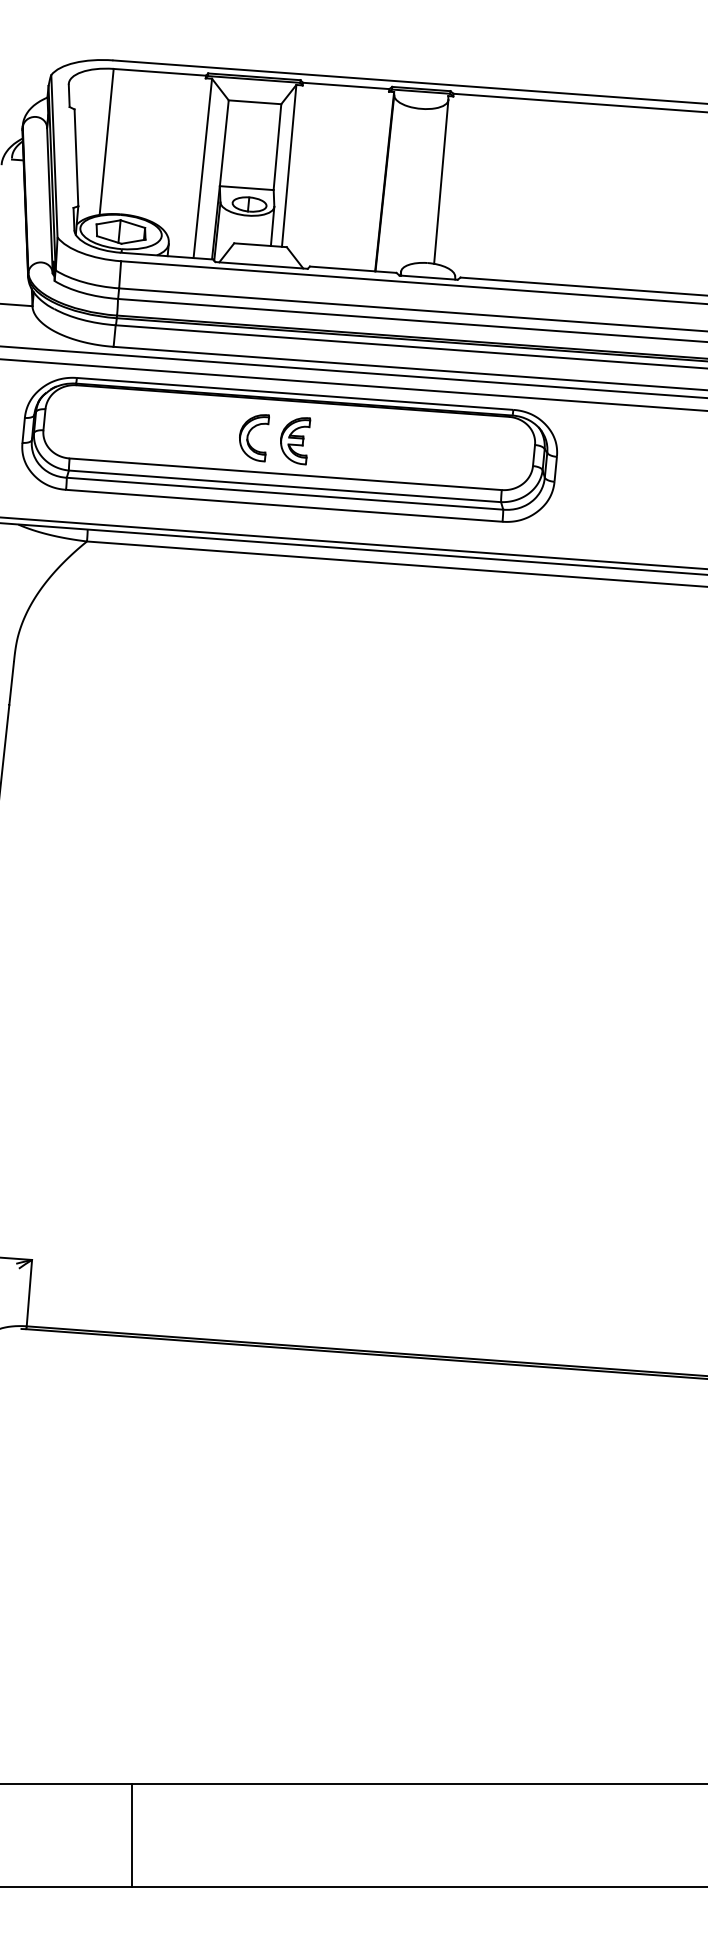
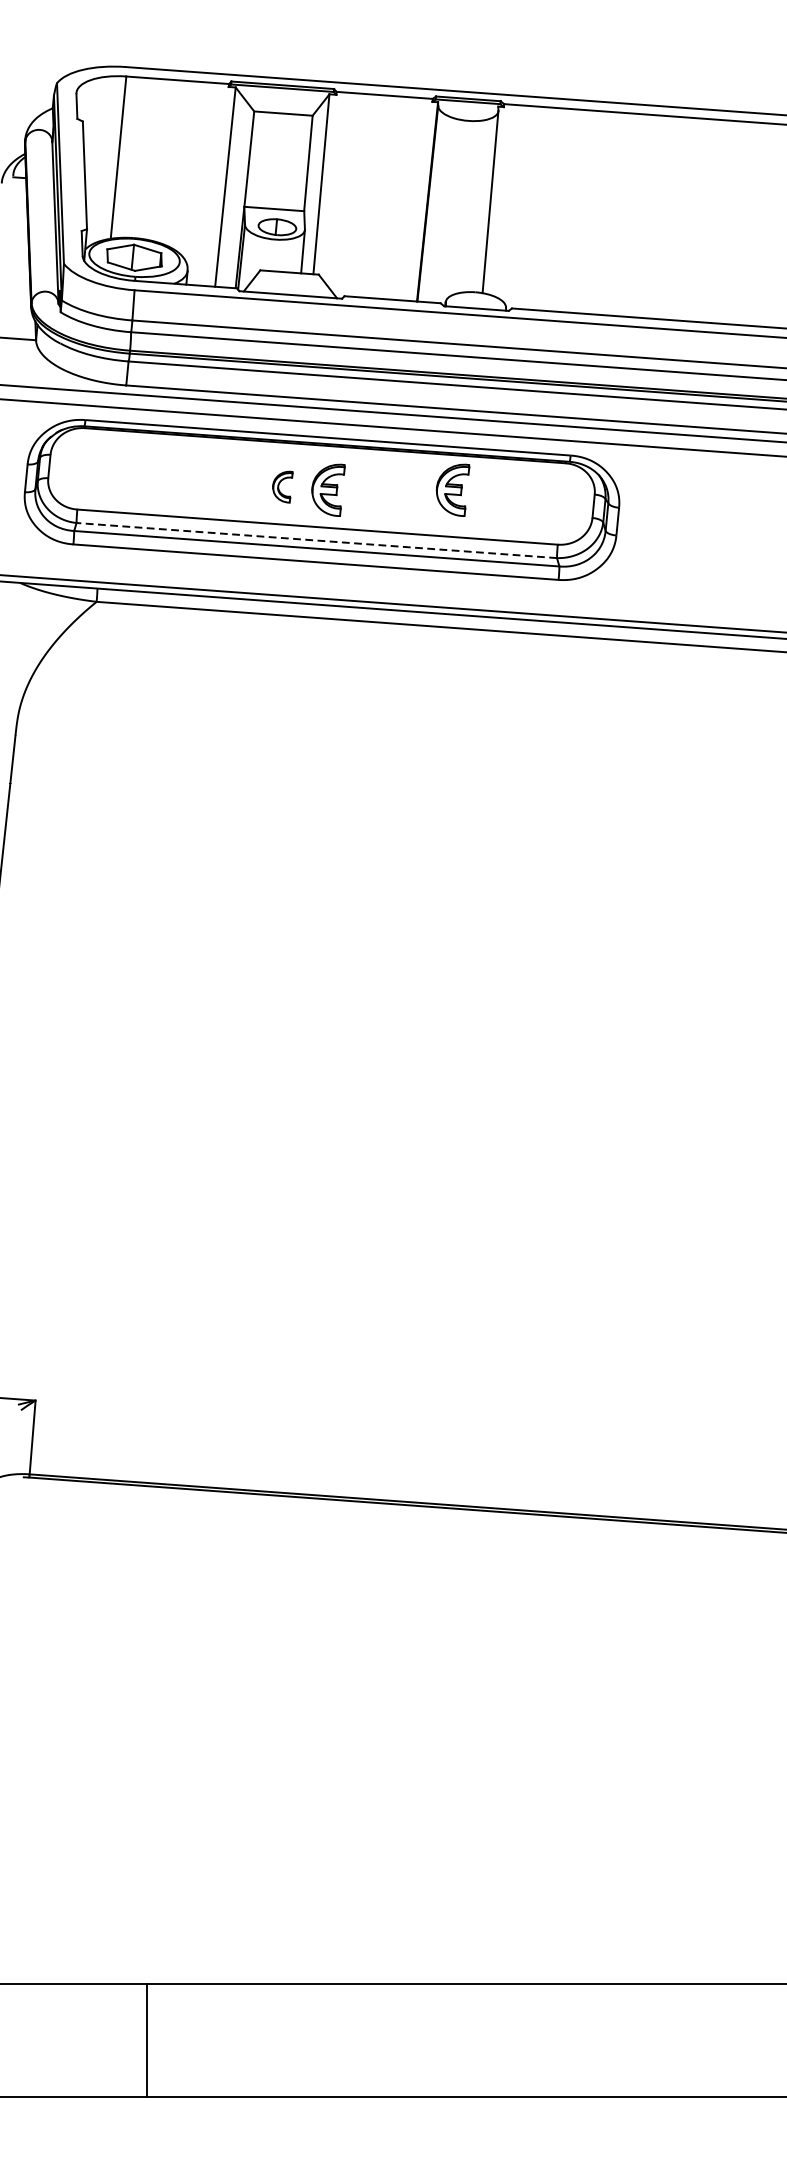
part: (254, 438) -> (282, 487), size x0.6
part: (407, 441) -> (452, 490), added
line: (284, 486) -> (316, 540), solid -> dashed

